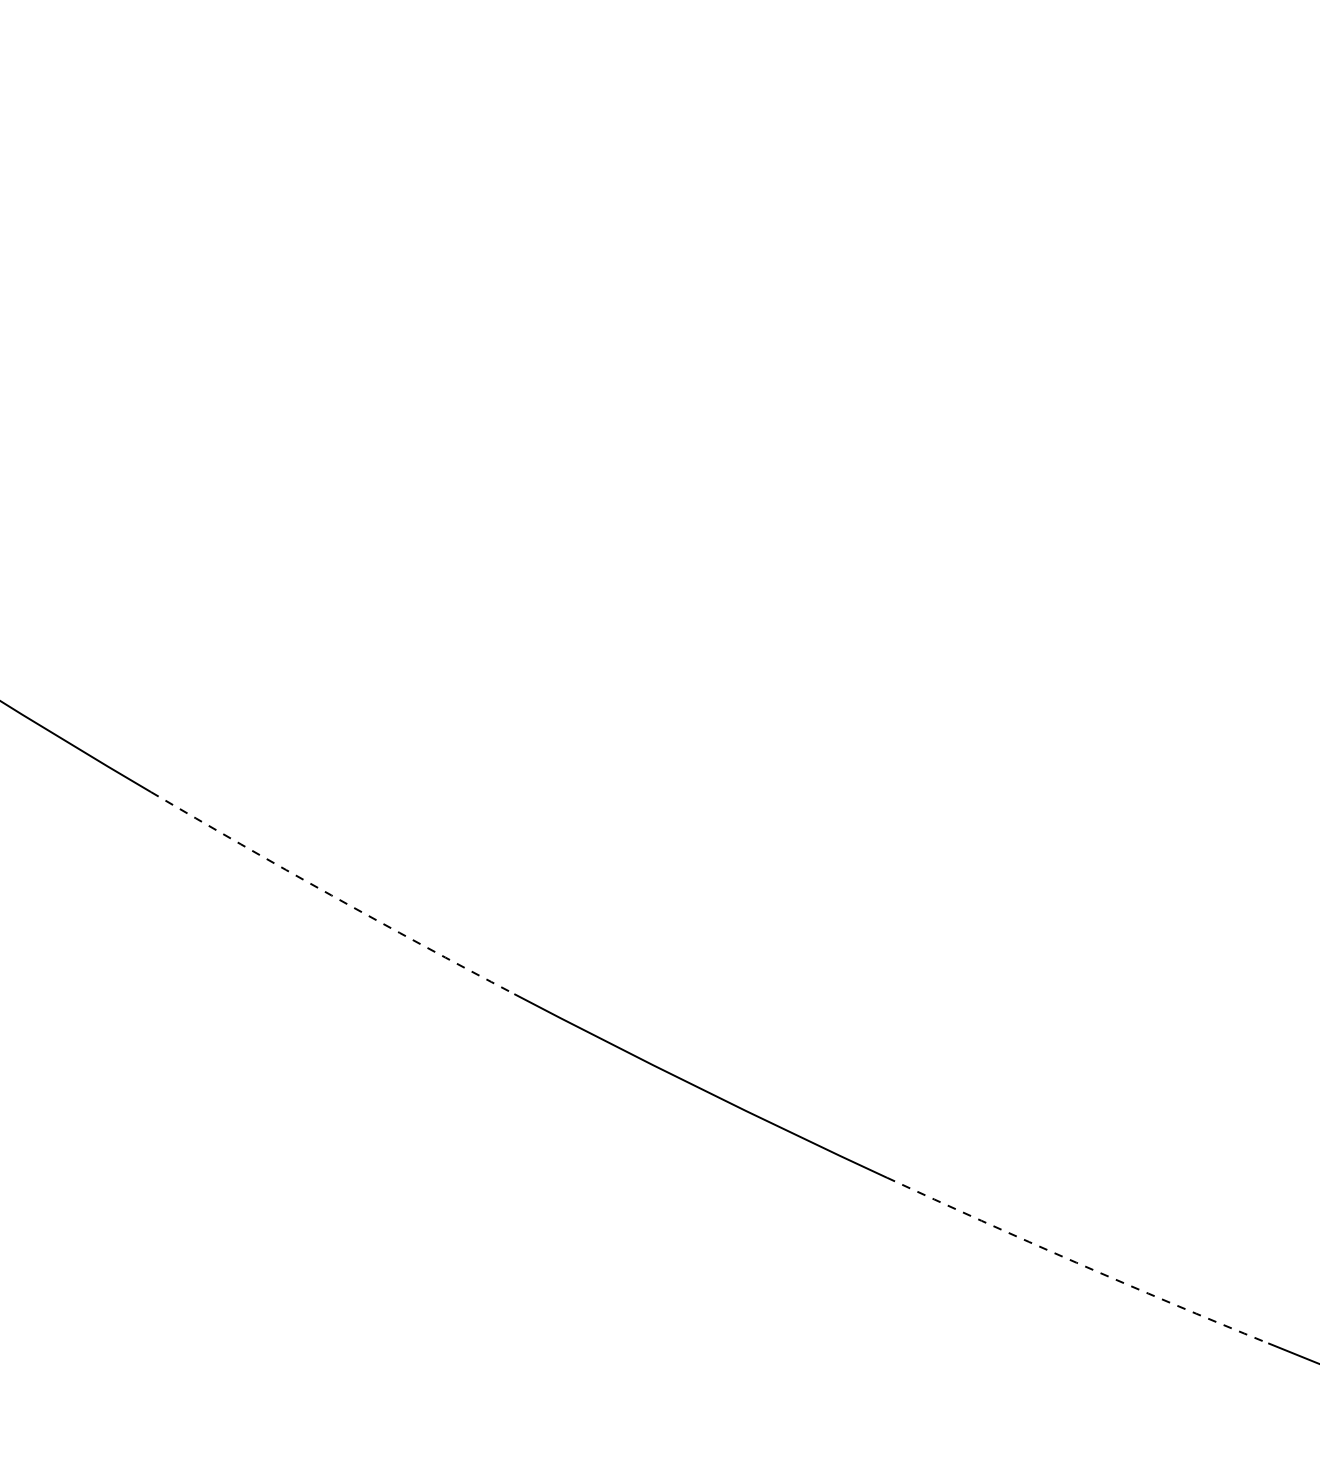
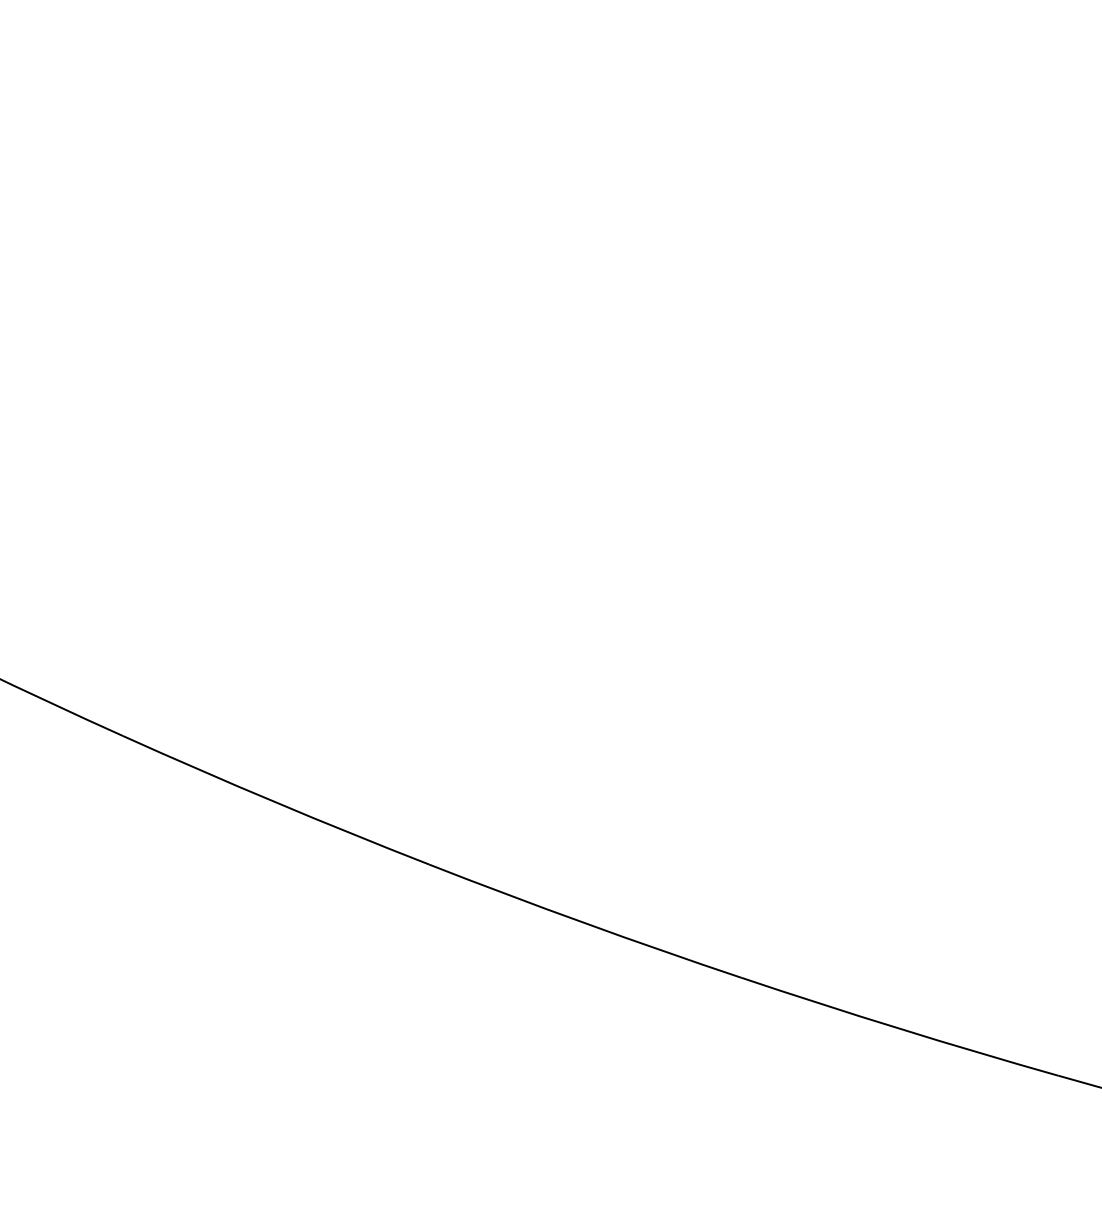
arc: (331, 895) -> (275, 802), dashed -> solid
arc: (1077, 1262) -> (899, 1028), dashed -> solid

